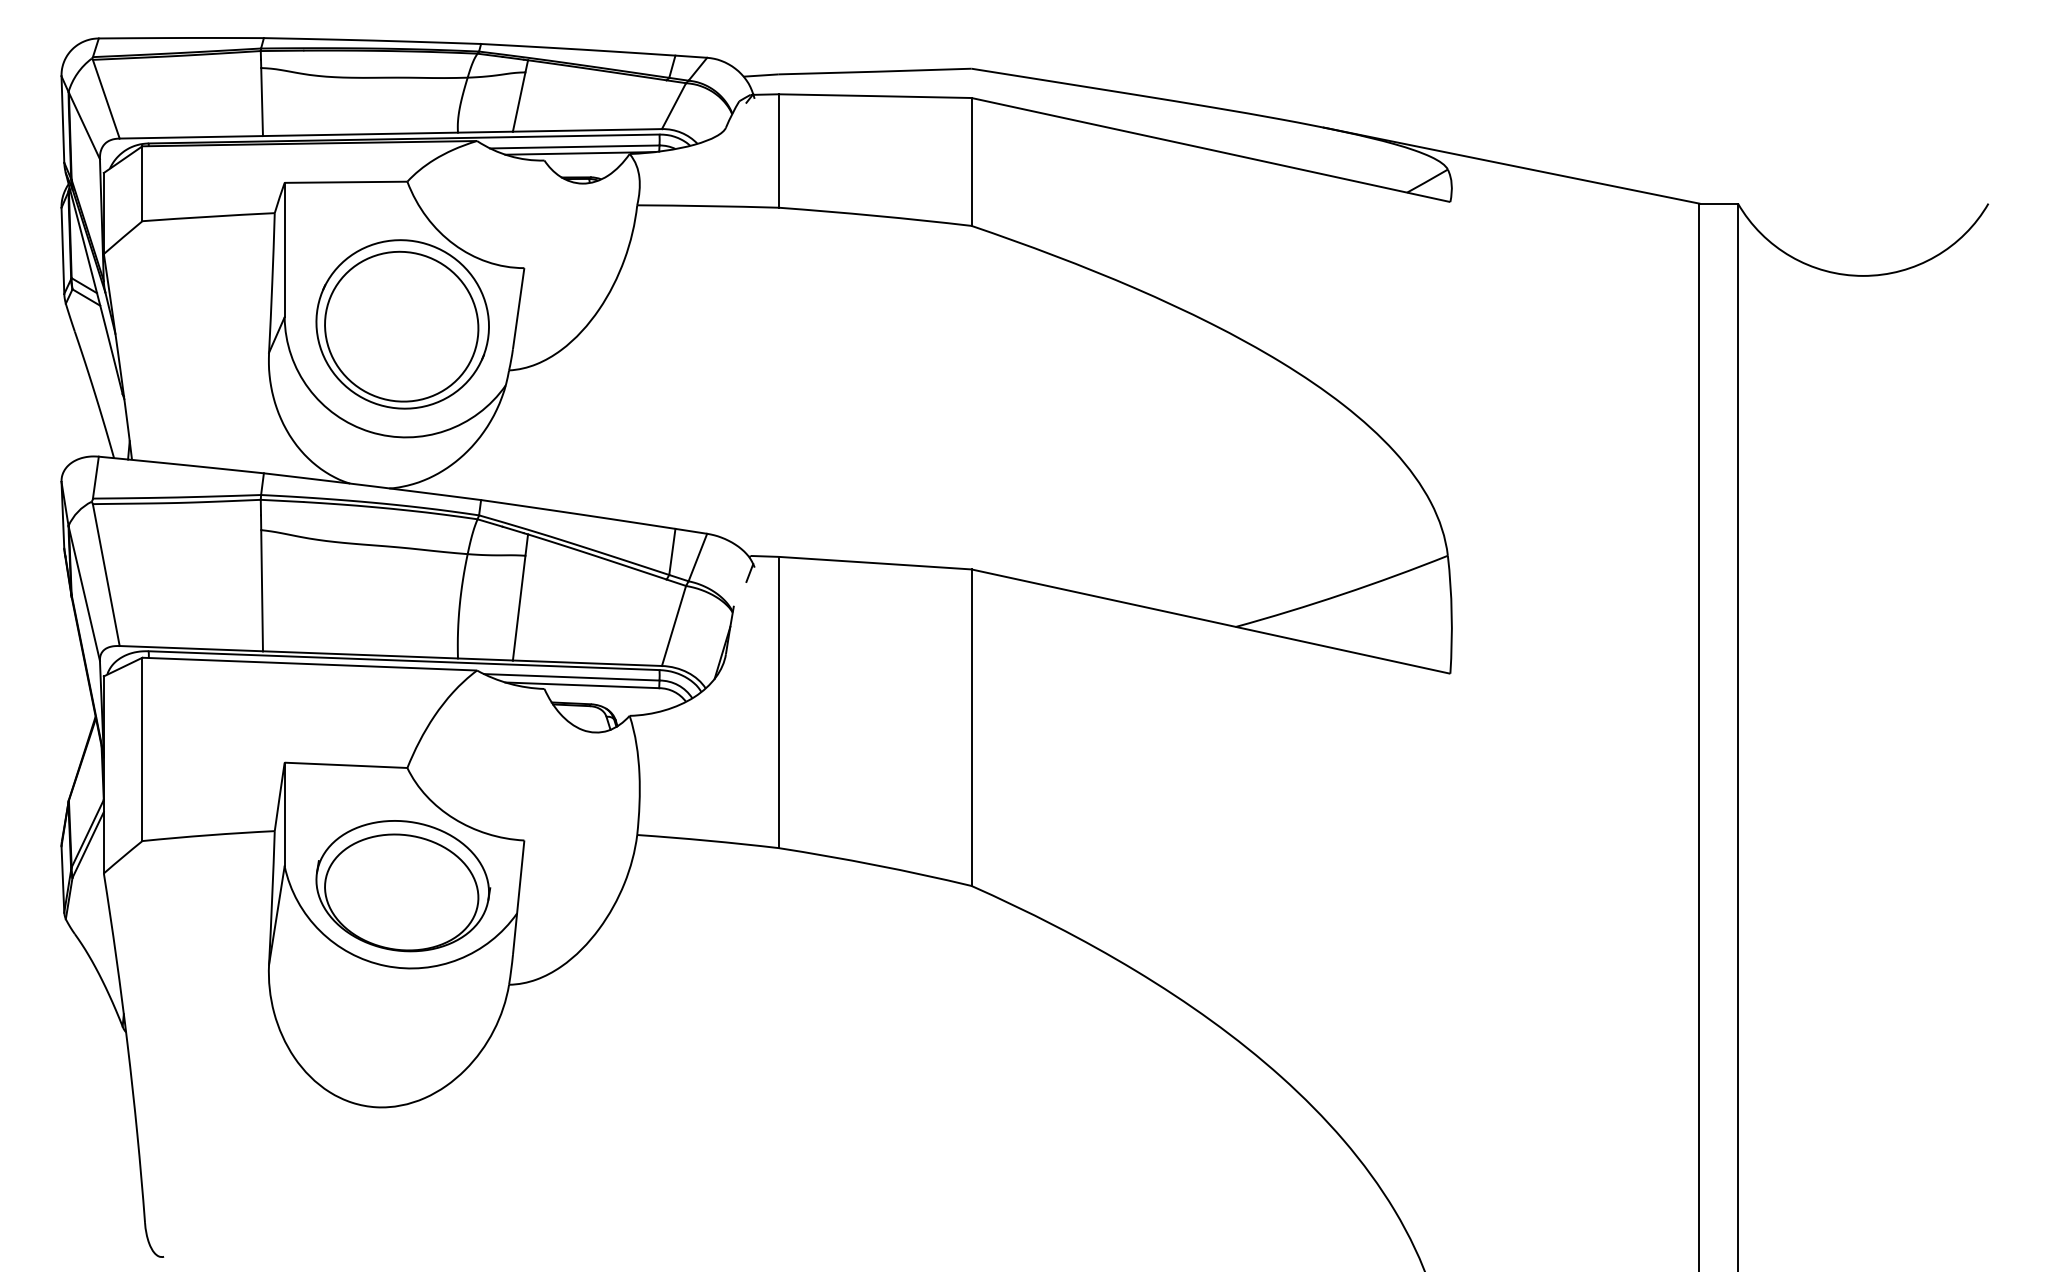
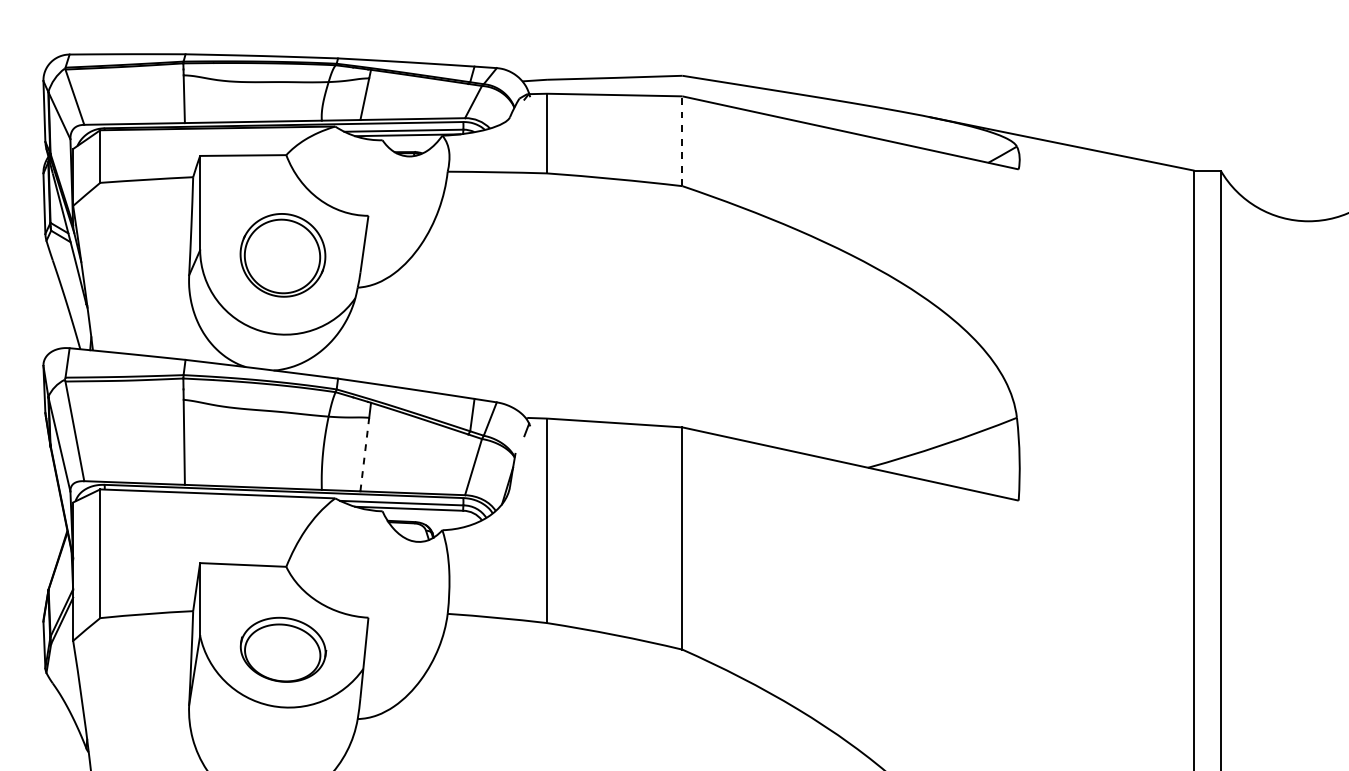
line: (971, 161) -> (682, 140), solid -> dashed
part: (402, 324) -> (282, 255), size x0.7
line: (519, 608) -> (365, 454), solid -> dashed
part: (403, 886) -> (283, 650), size x0.7

